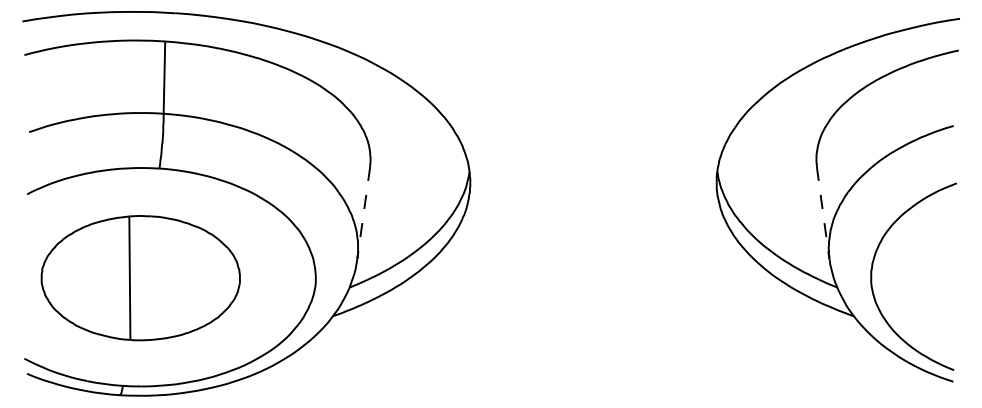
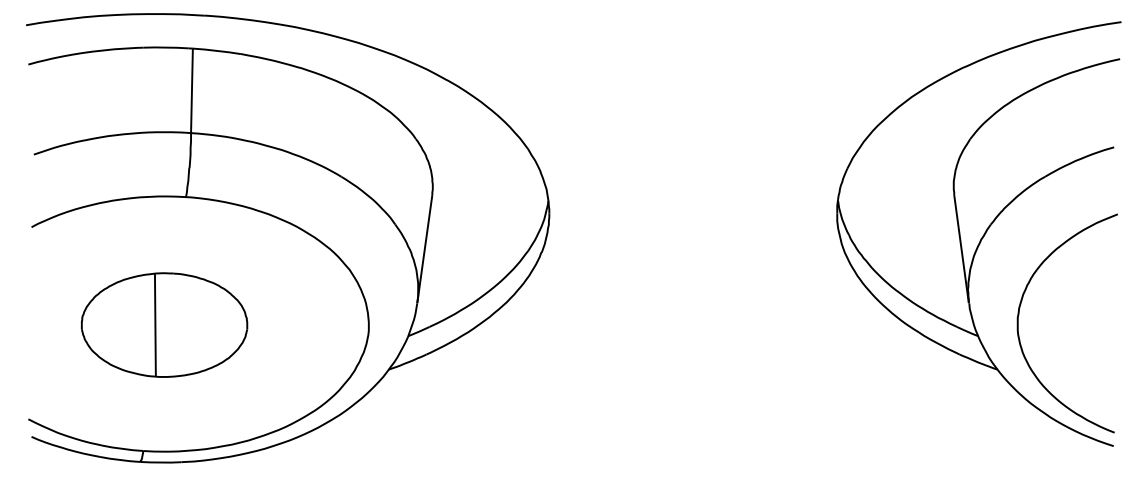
line: (363, 213) -> (424, 249), dashed -> solid
line: (823, 213) -> (961, 249), dashed -> solid
part: (140, 277) -> (164, 324), size x0.71

